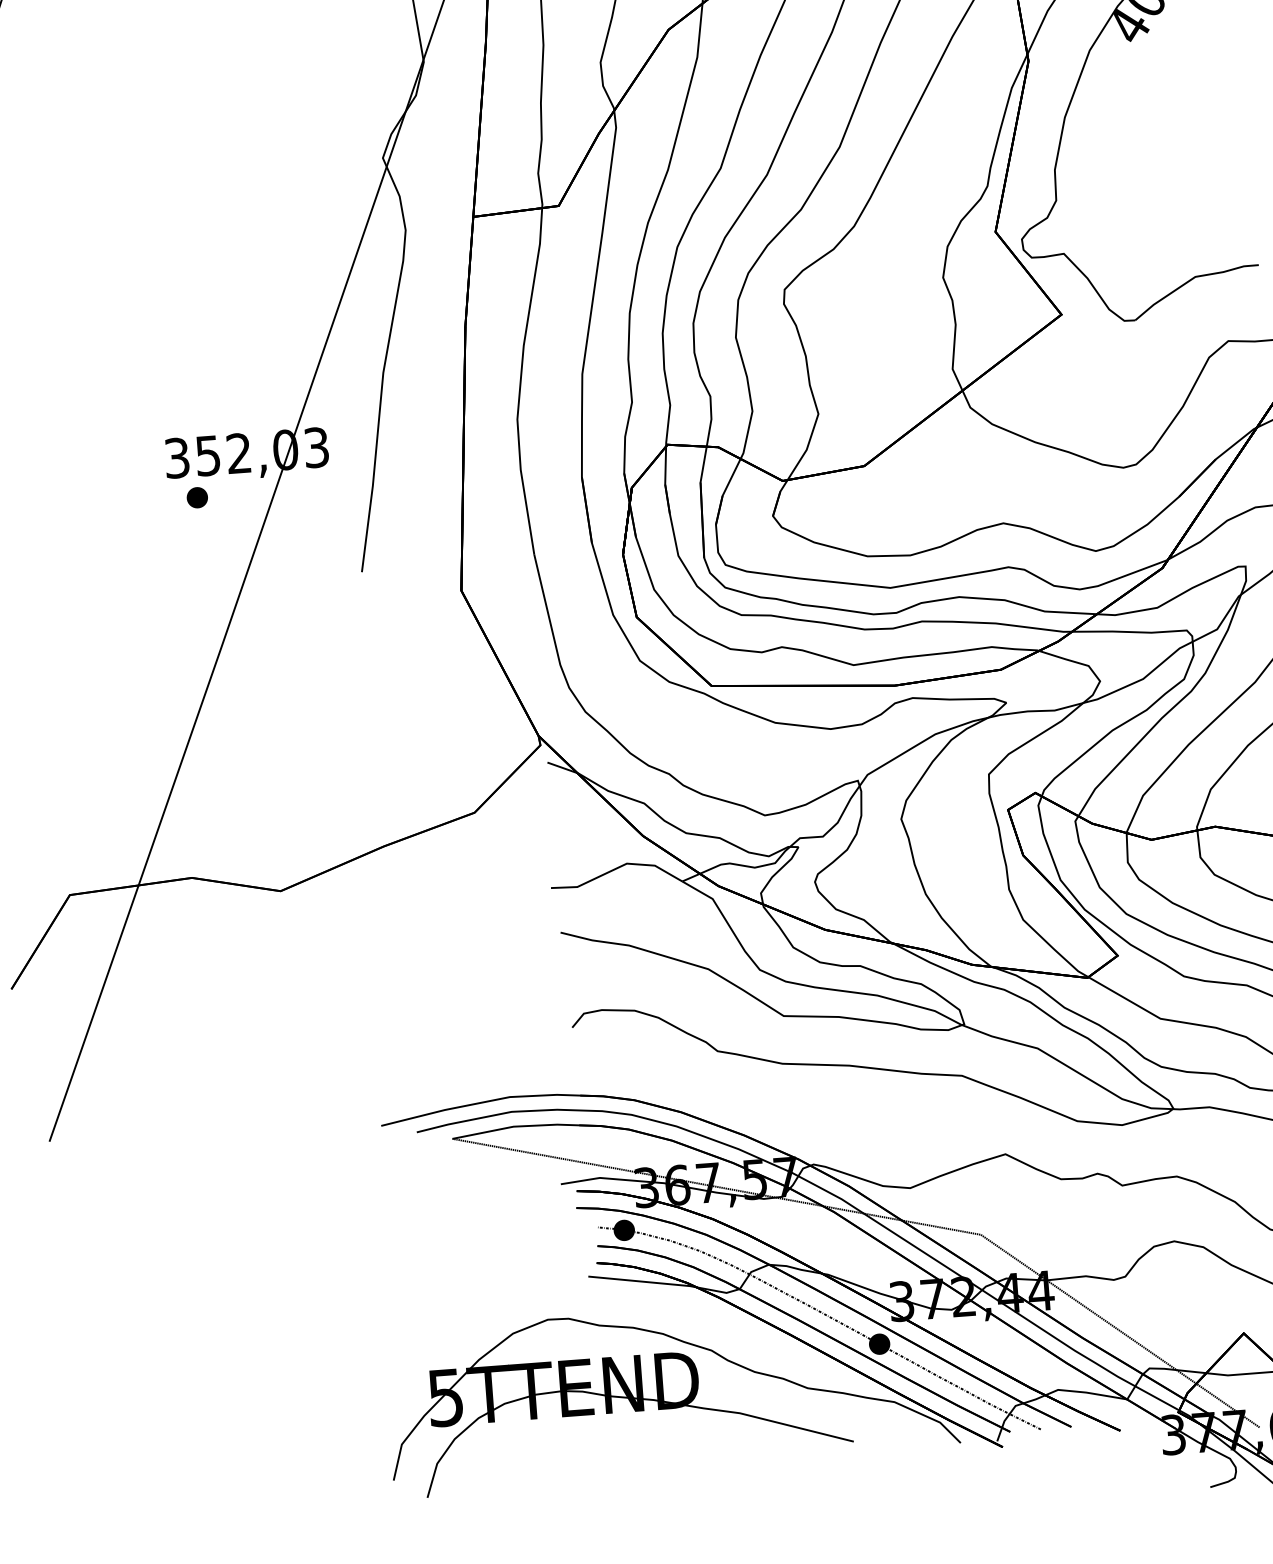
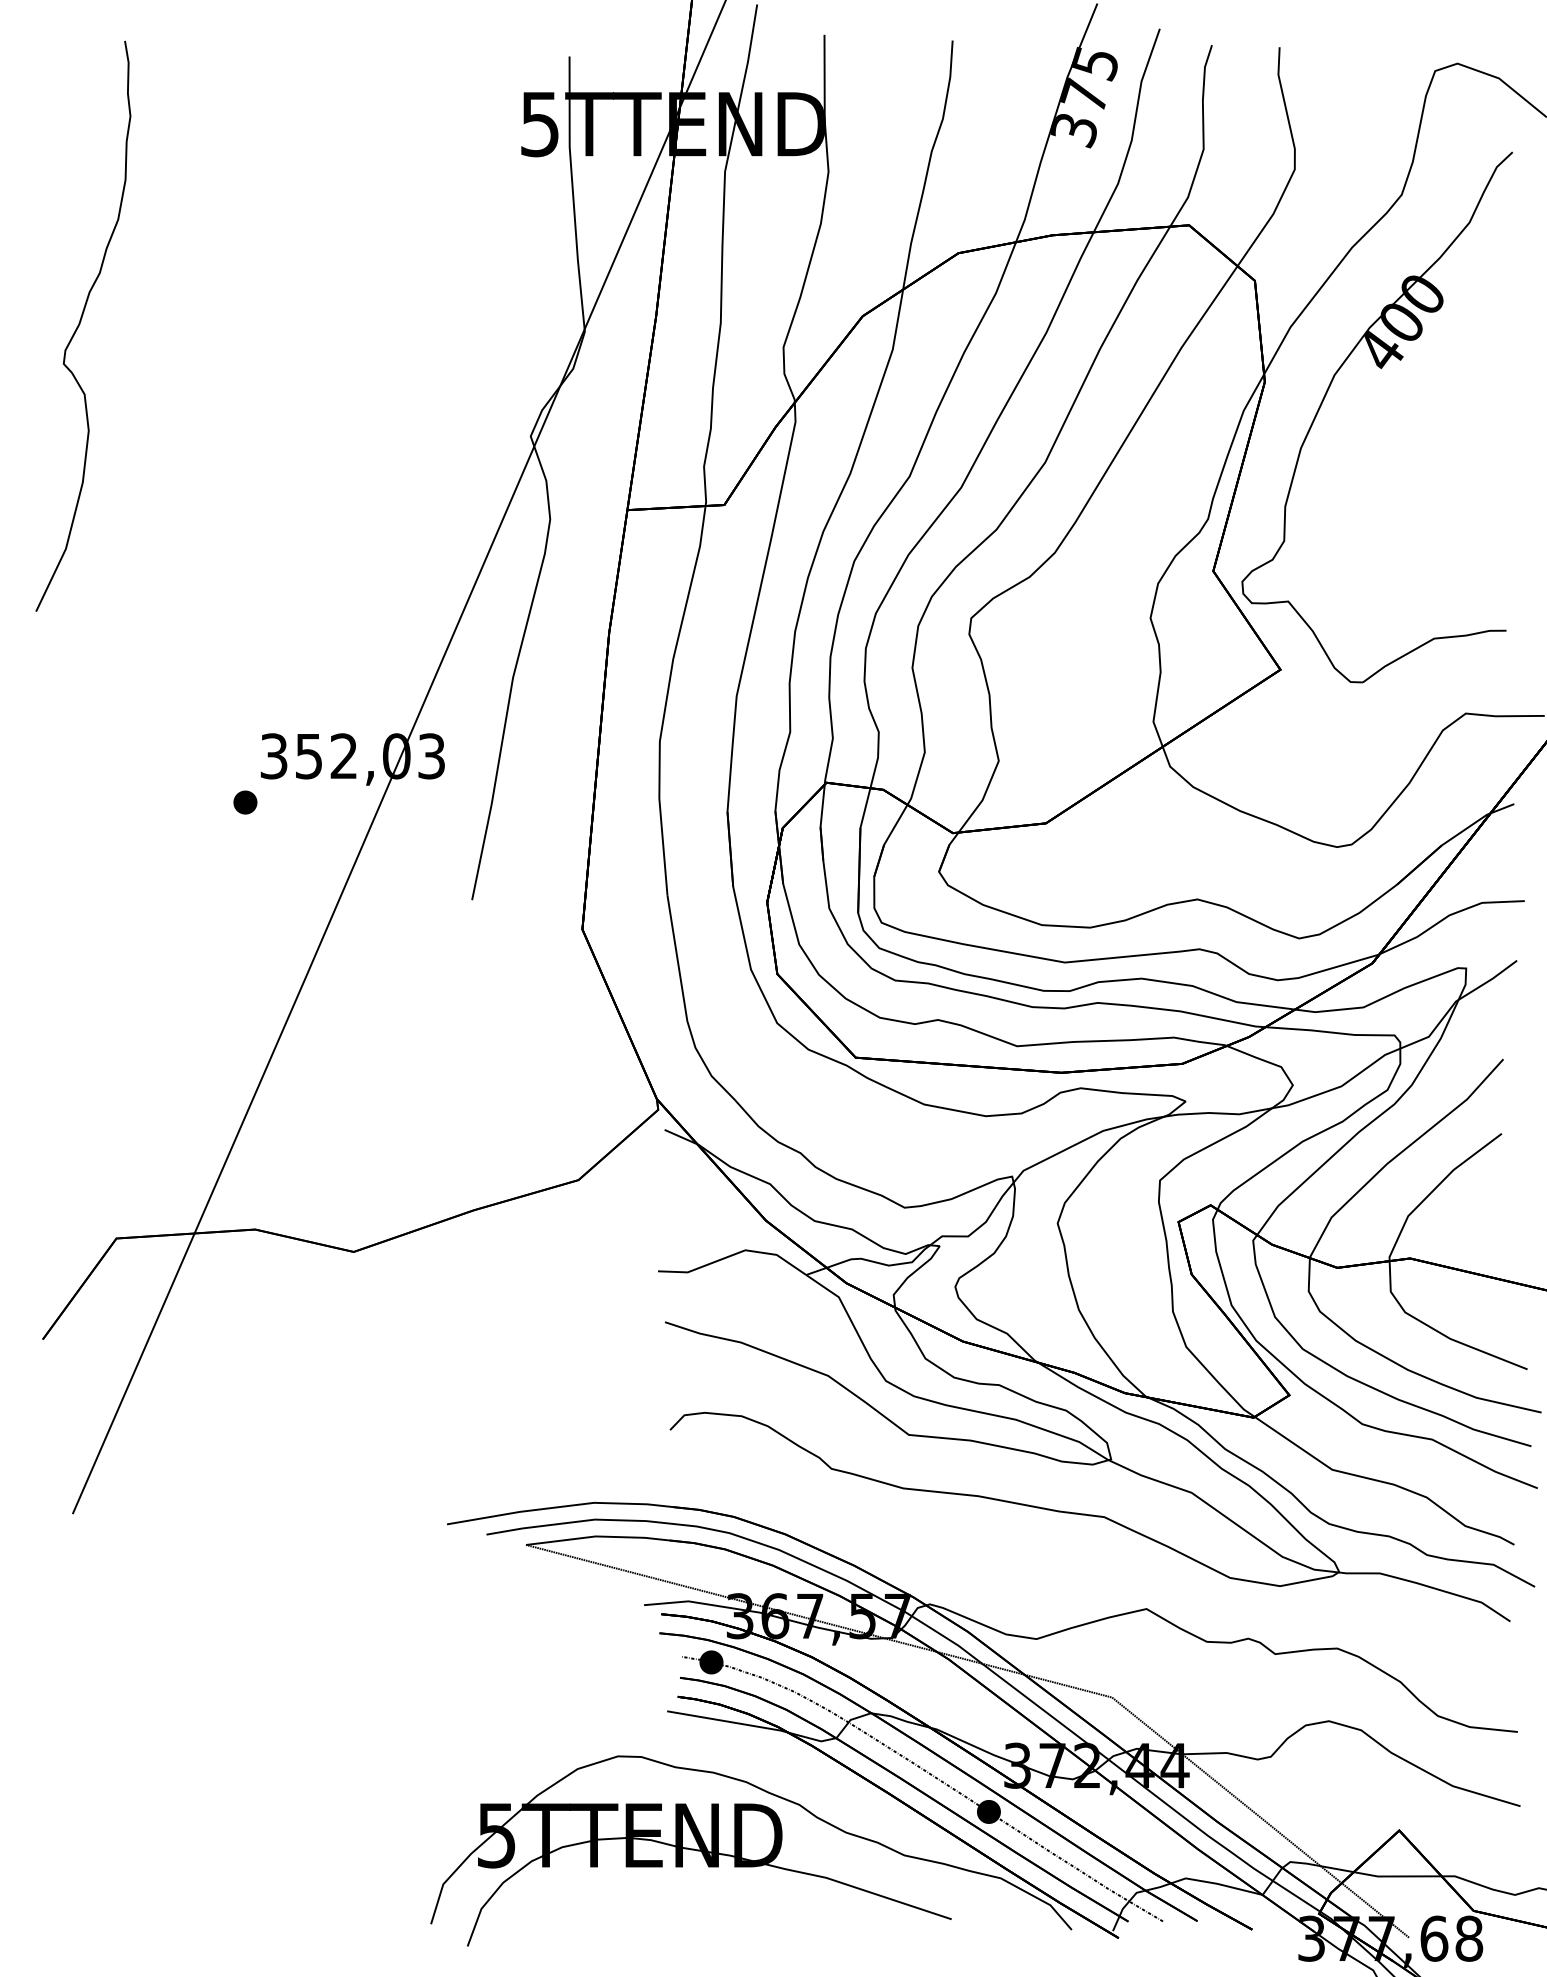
part: (197, 497) -> (245, 802), moved

